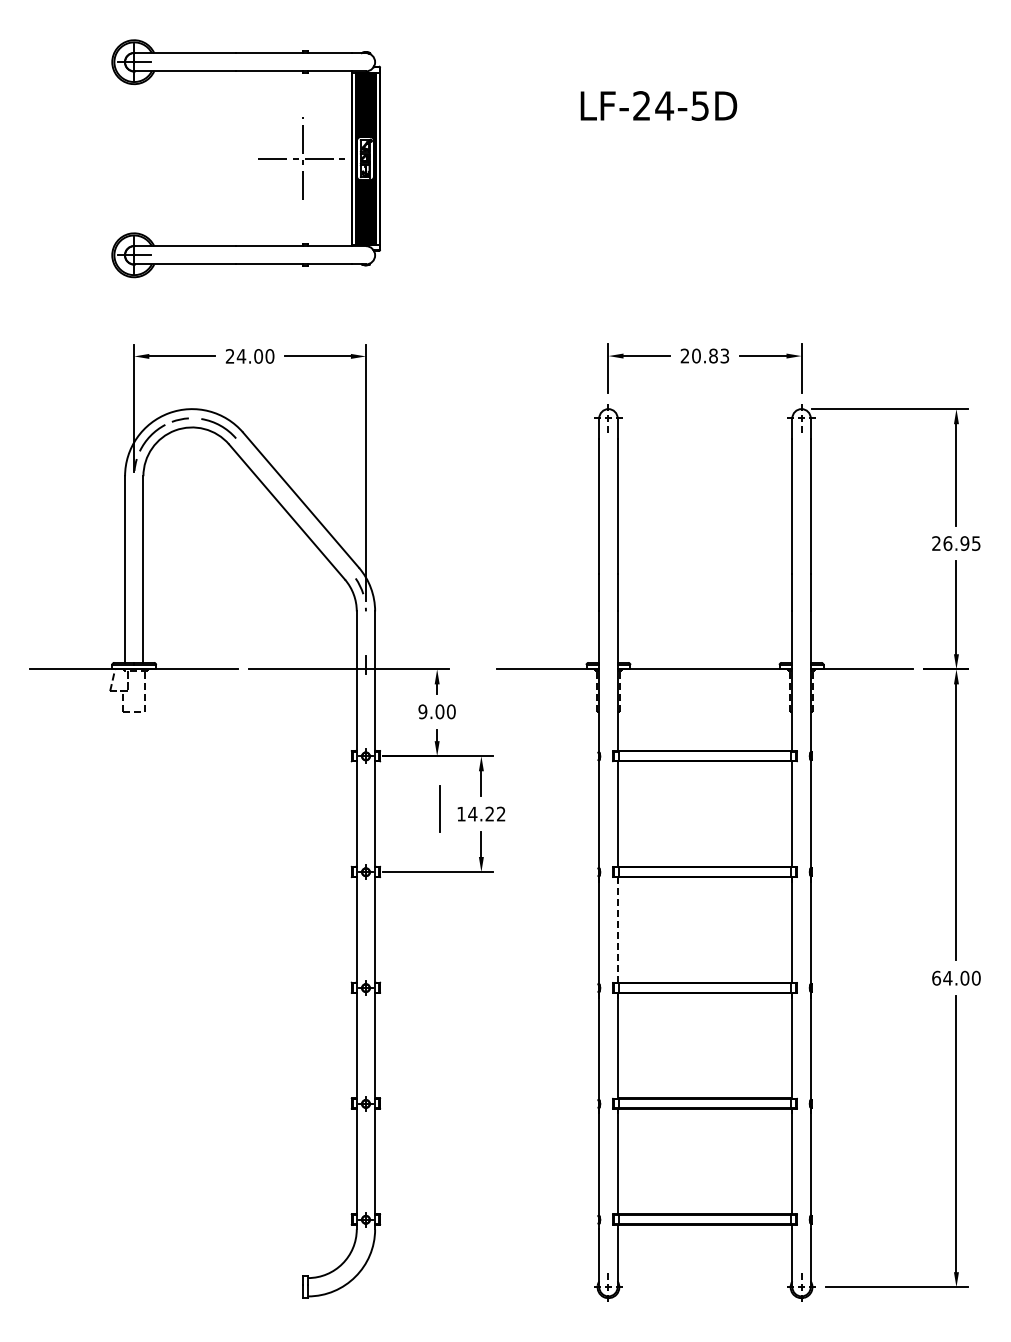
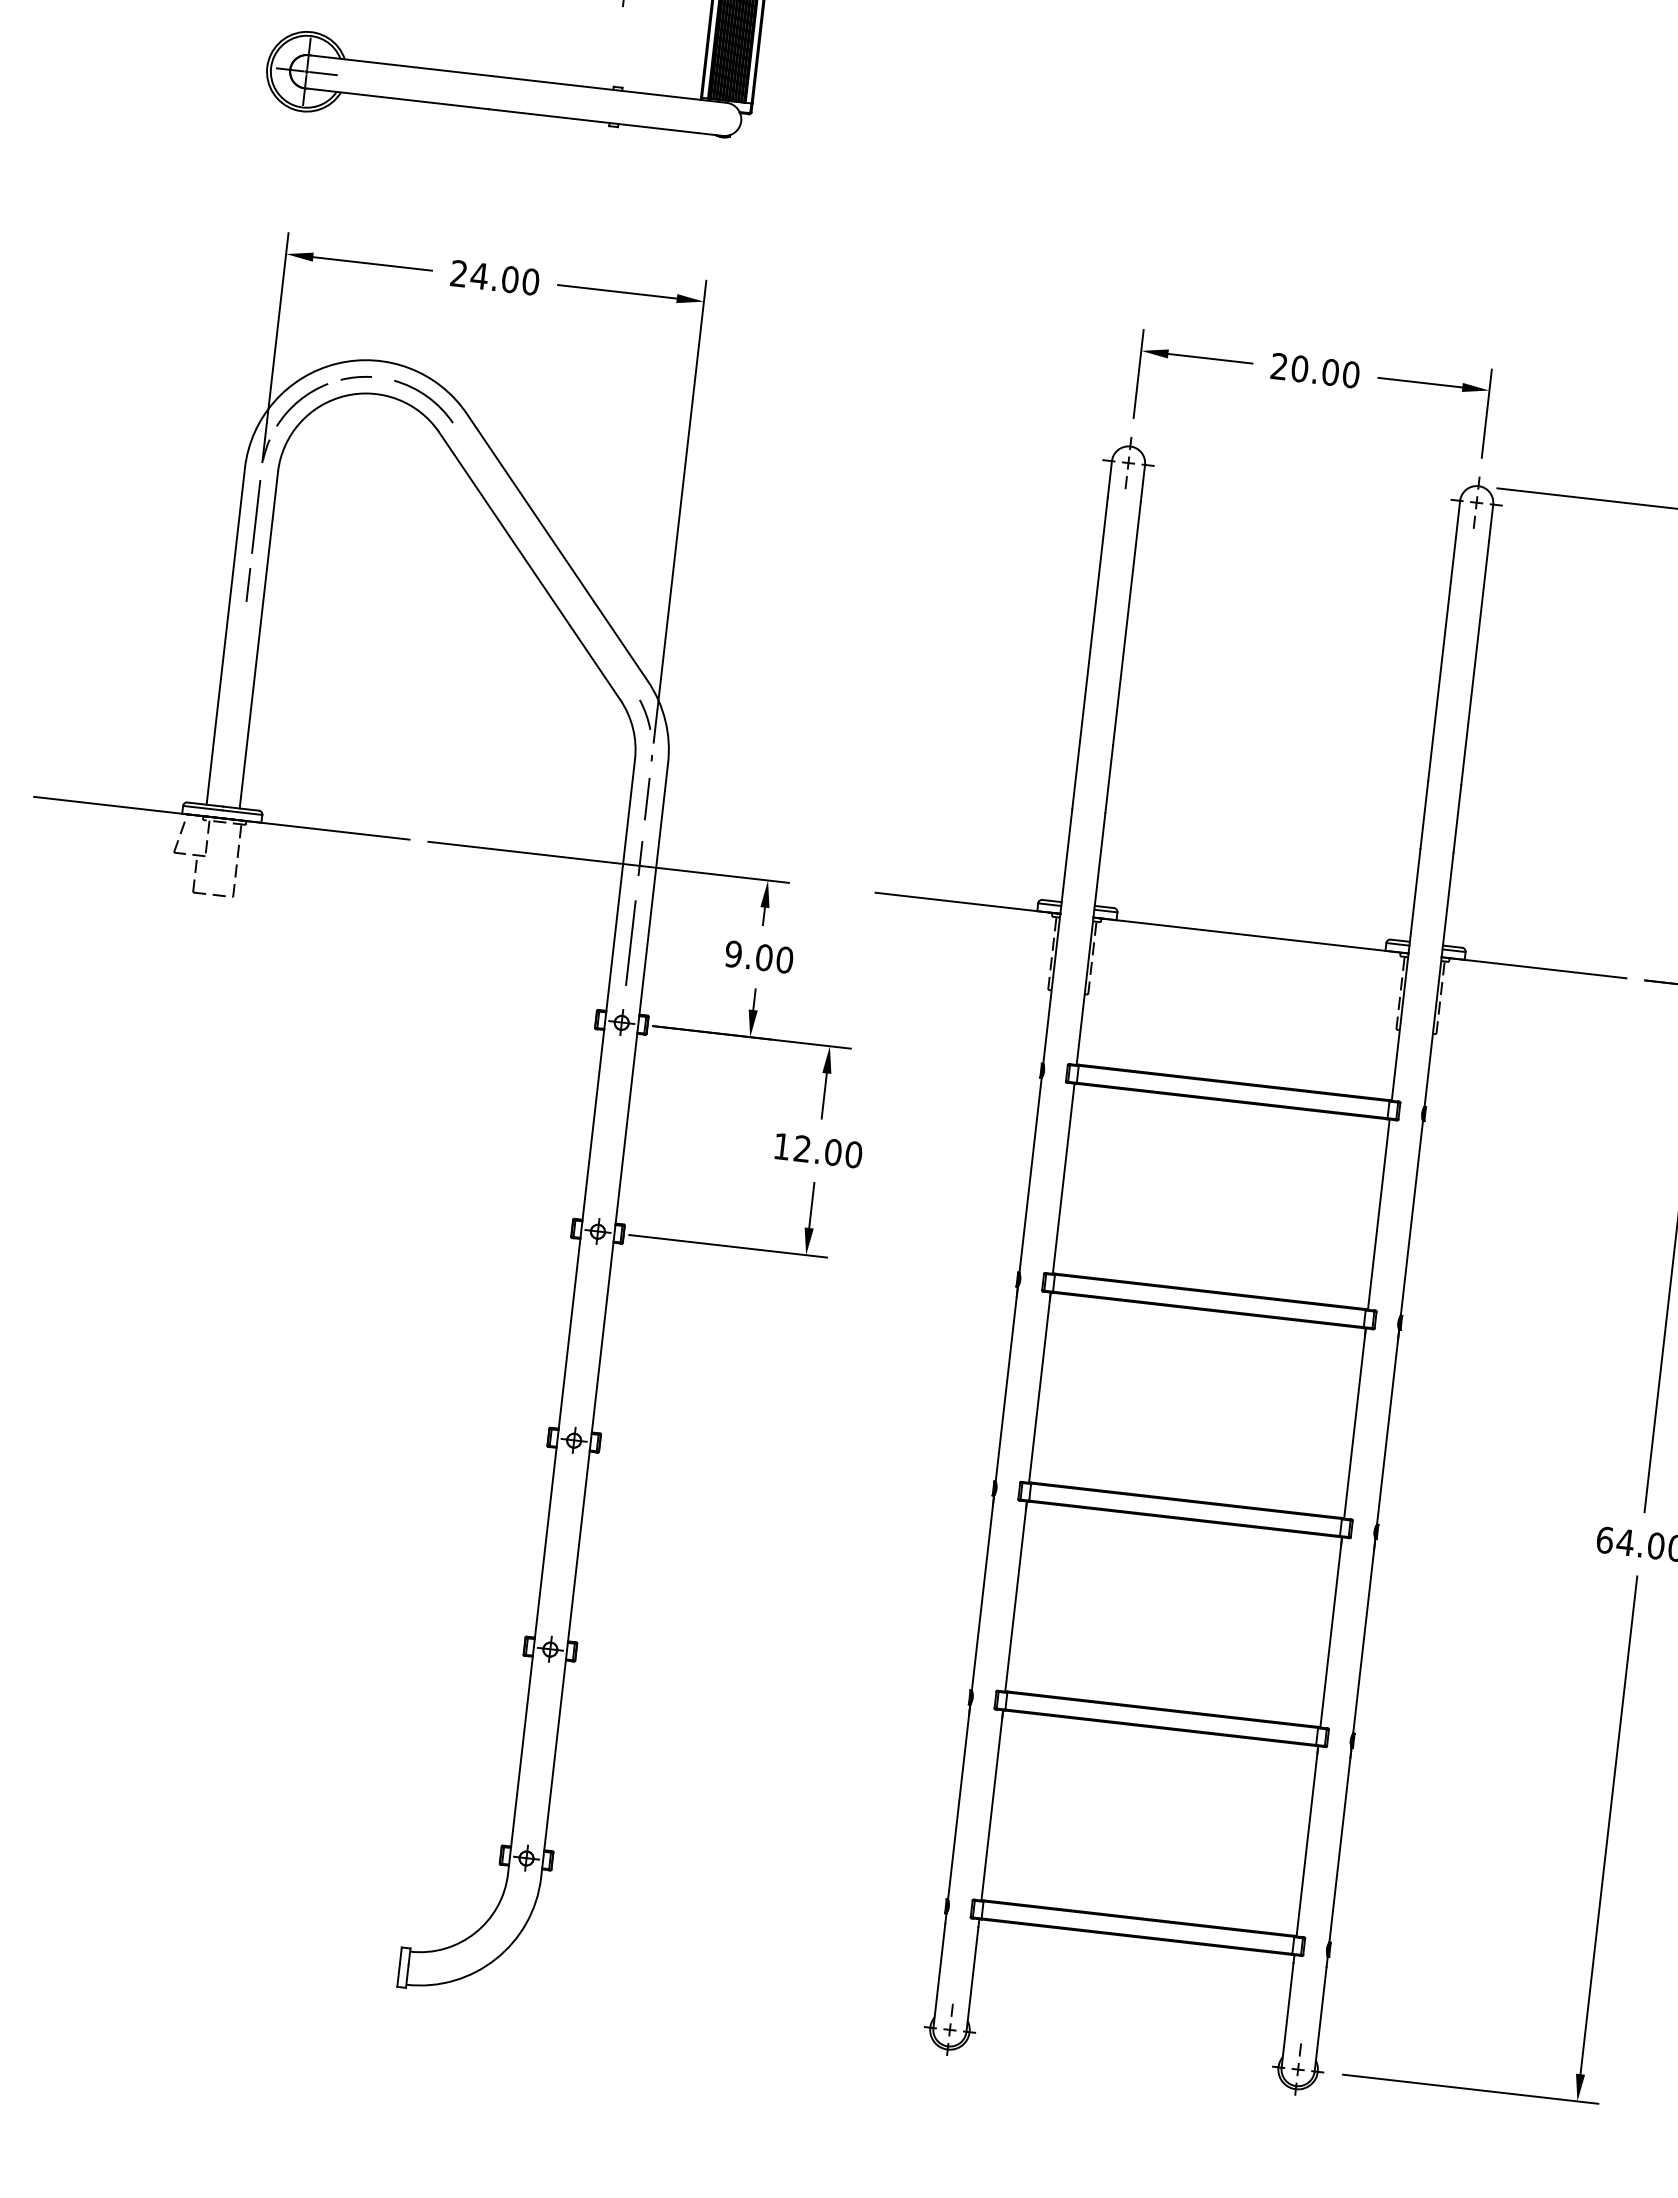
text: (719, 355) -> (1341, 372), 20.83 -> 20.00
line: (134, 502) -> (256, 517), added
line: (133, 539) -> (247, 584), added
line: (365, 632) -> (646, 799), added
line: (439, 808) -> (630, 941), moved
text: (486, 813) -> (827, 1150), 14.22 -> 12.00
line: (617, 930) -> (1039, 1388), dashed -> solid

